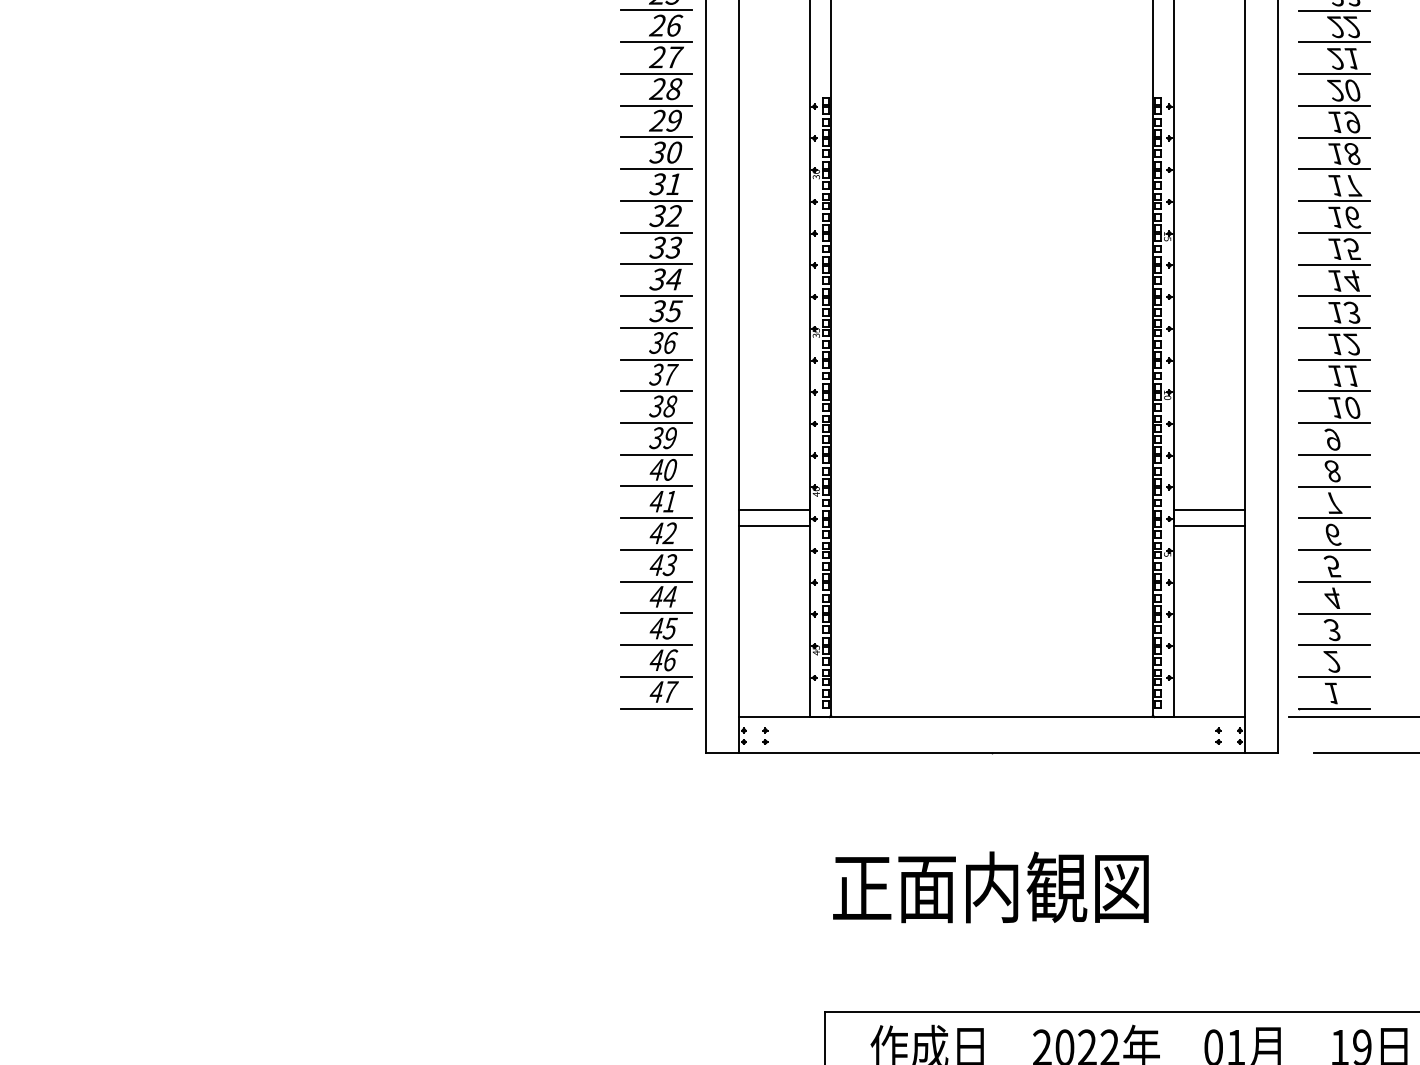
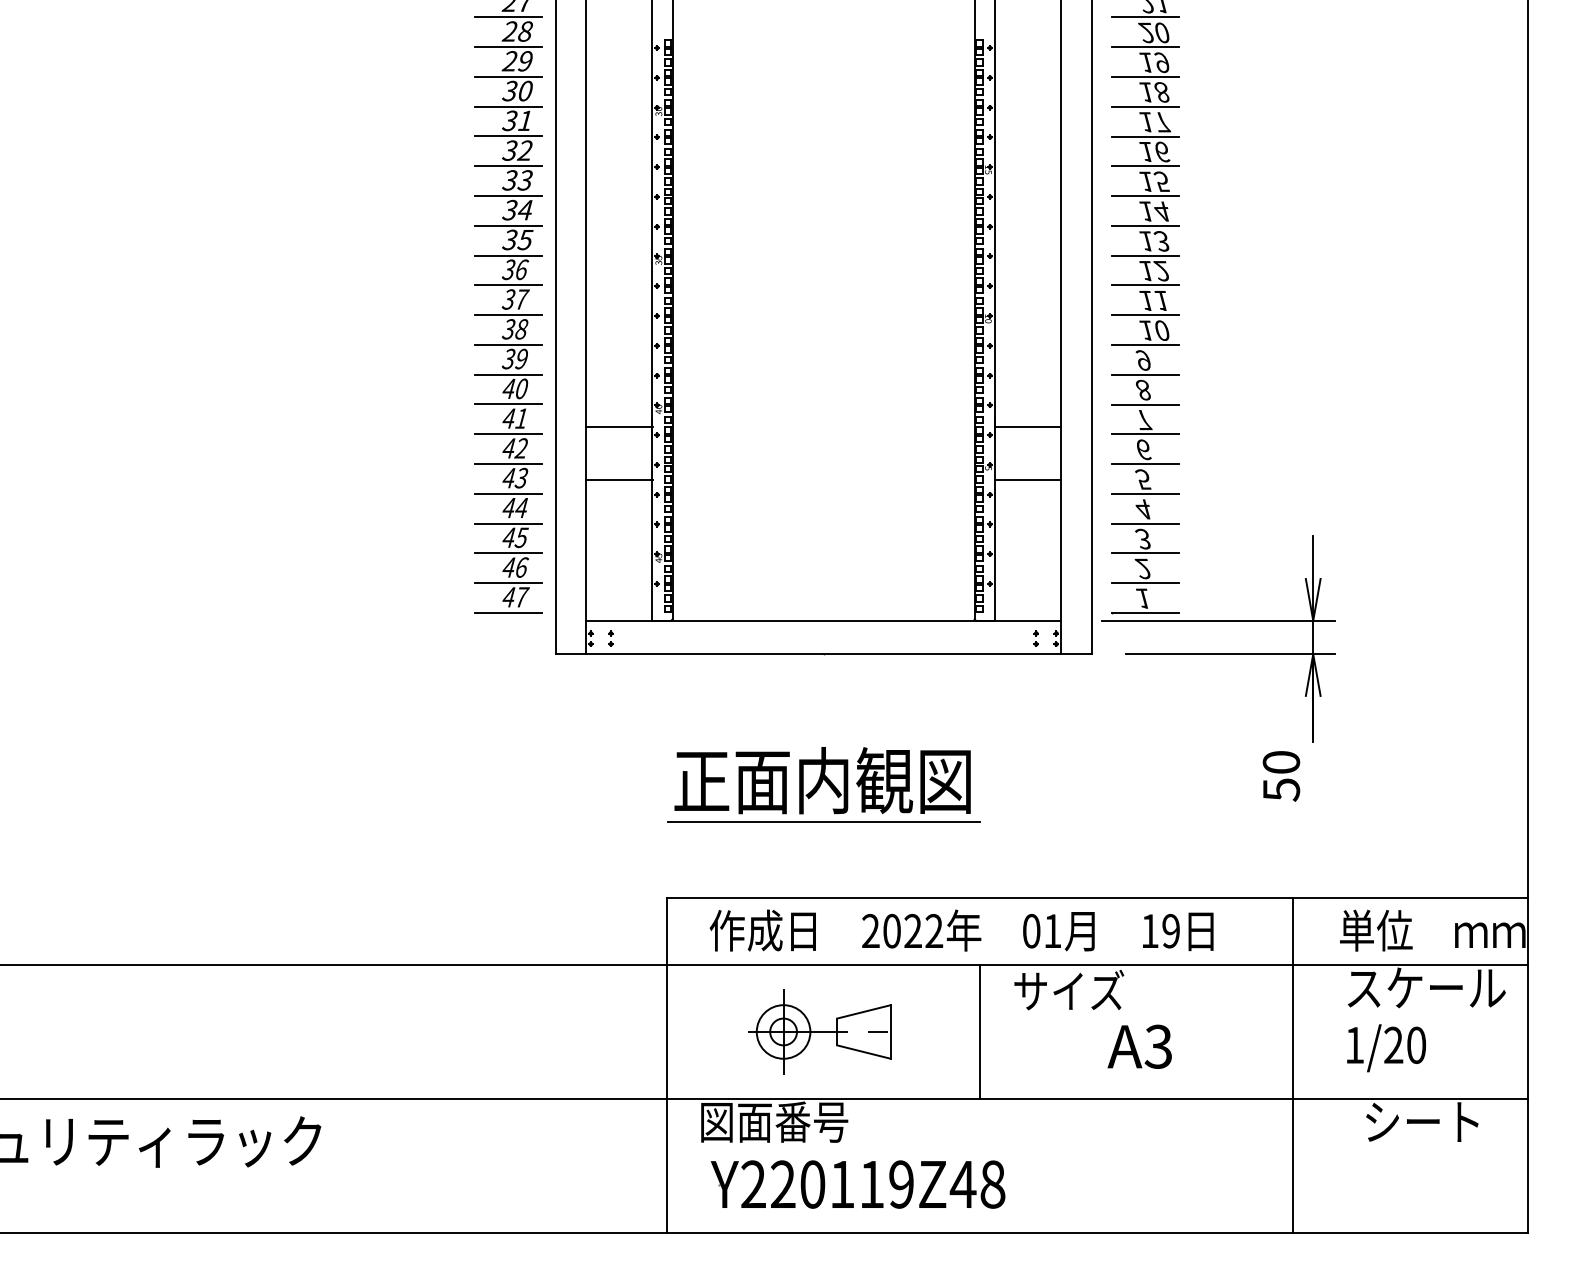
line: (773, 525) -> (618, 480), moved
line: (1209, 525) -> (1027, 480), moved
line: (991, 930) -> (823, 821), added

